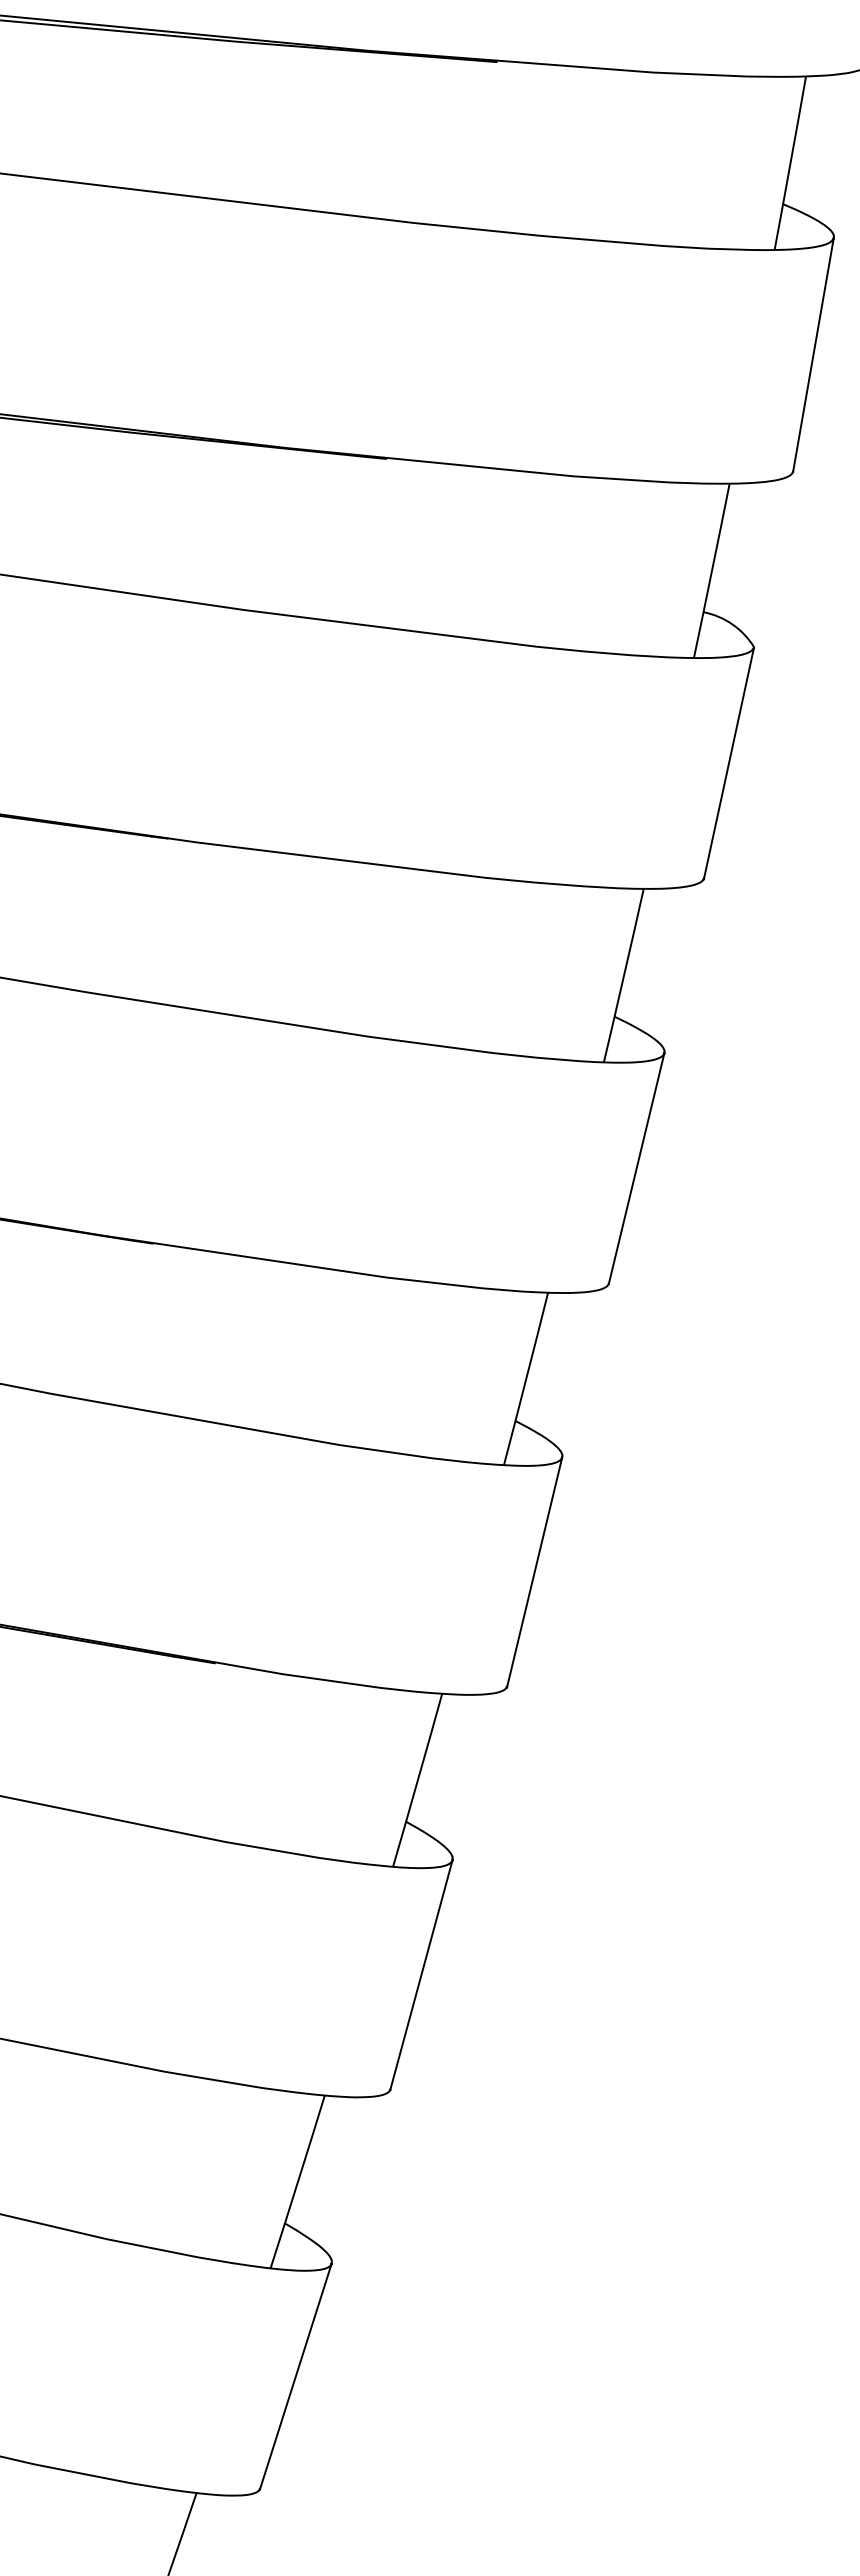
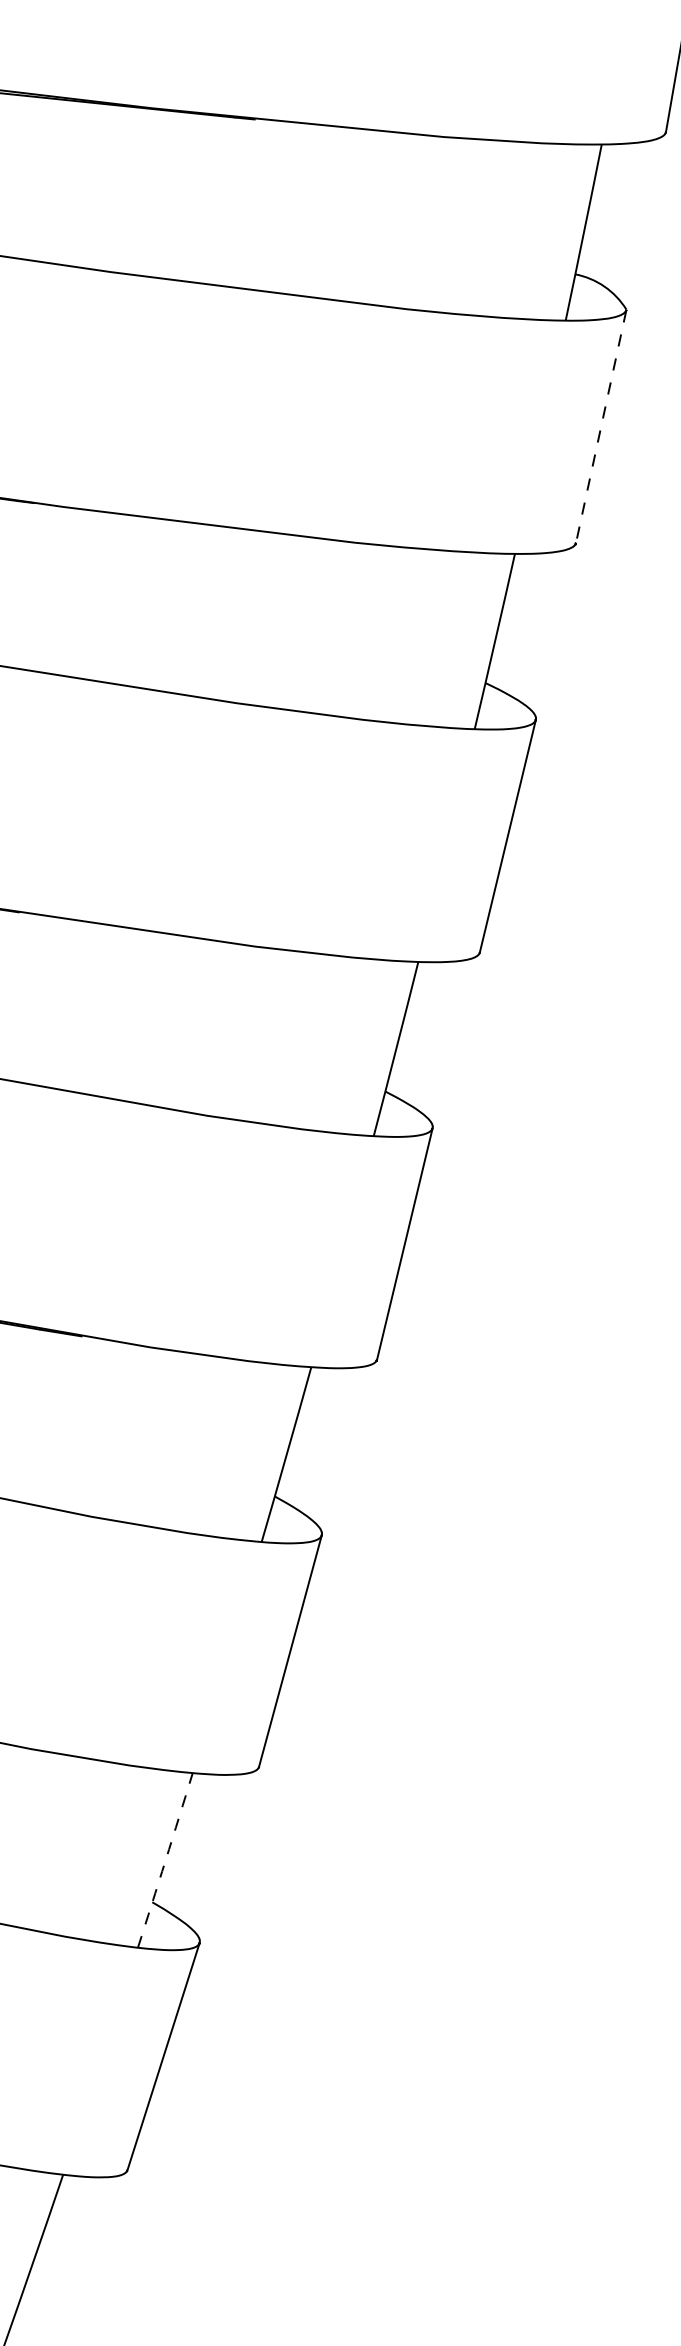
line: (729, 762) -> (601, 426), solid -> dashed
arc: (297, 2182) -> (165, 1860), solid -> dashed

